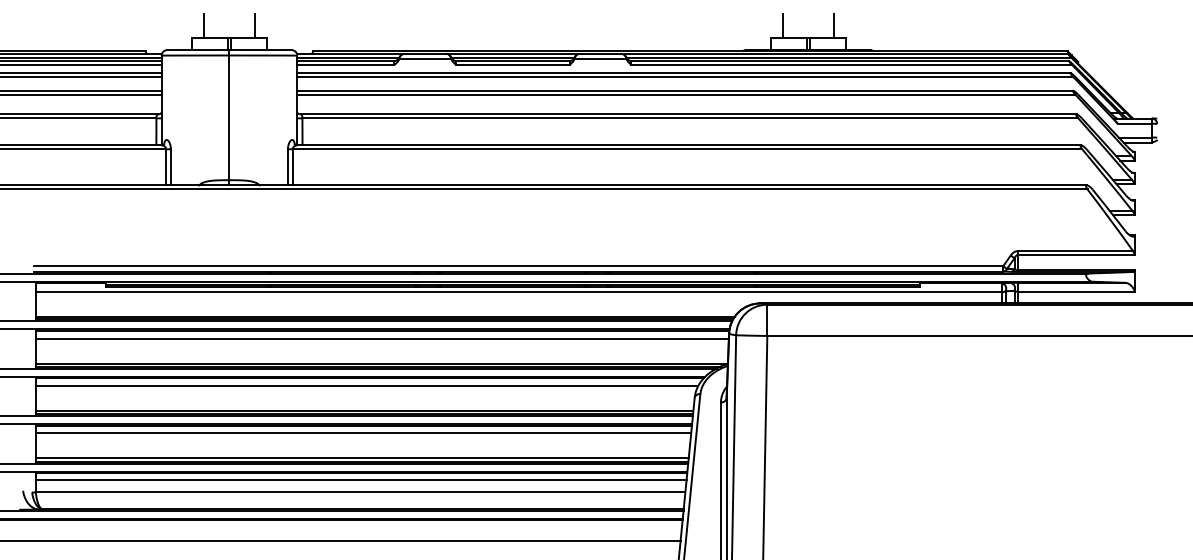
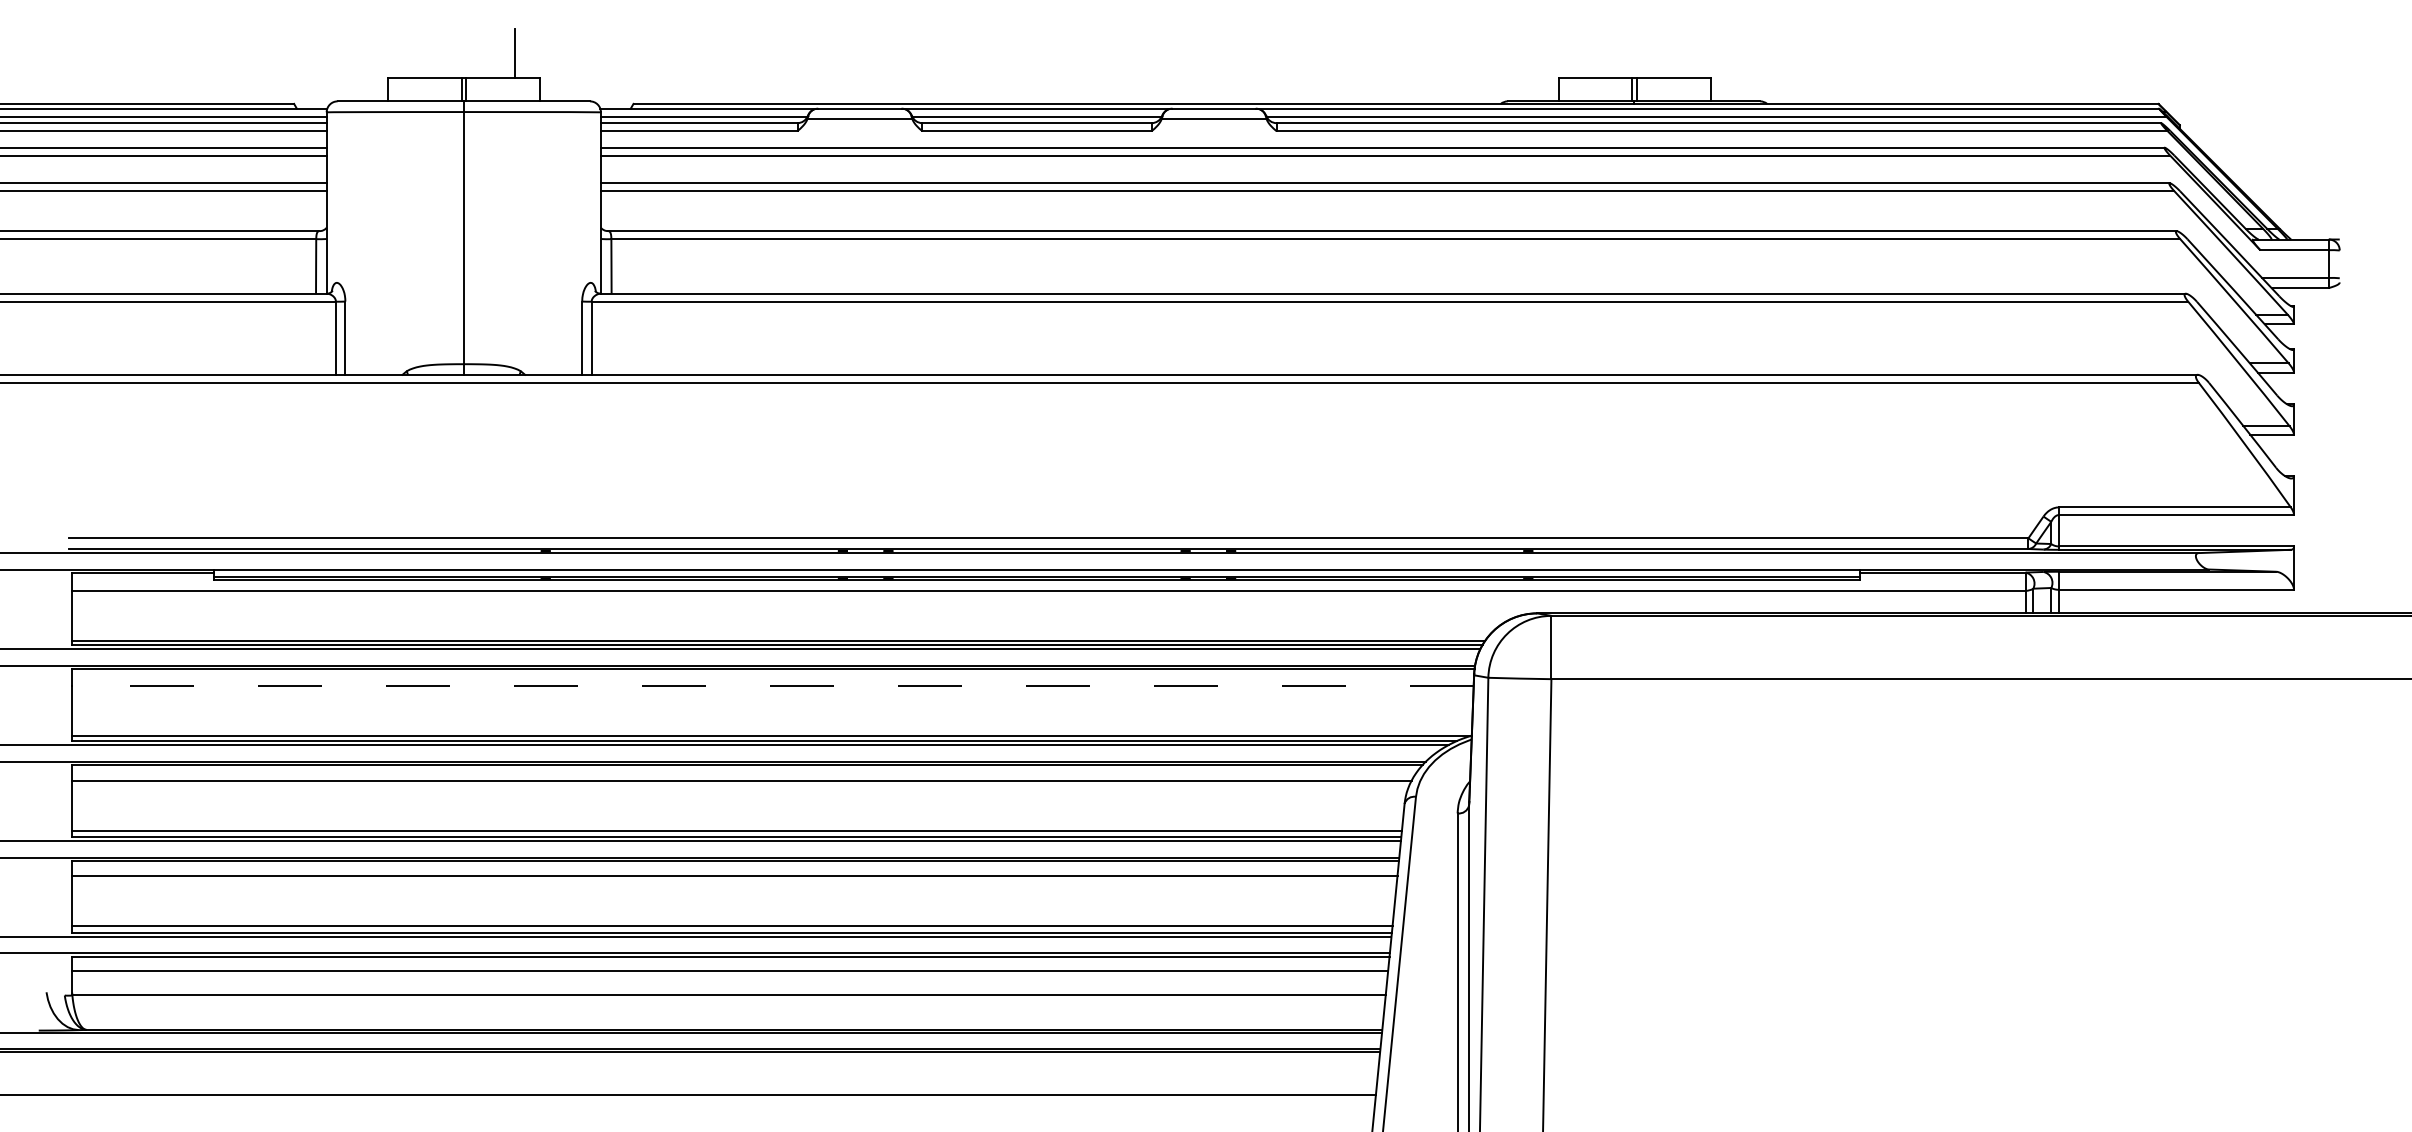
line: (204, 26) -> (413, 53), removed
line: (783, 26) -> (1584, 53), removed
line: (833, 26) -> (1685, 53), removed
line: (382, 339) -> (773, 686), solid -> dashed

